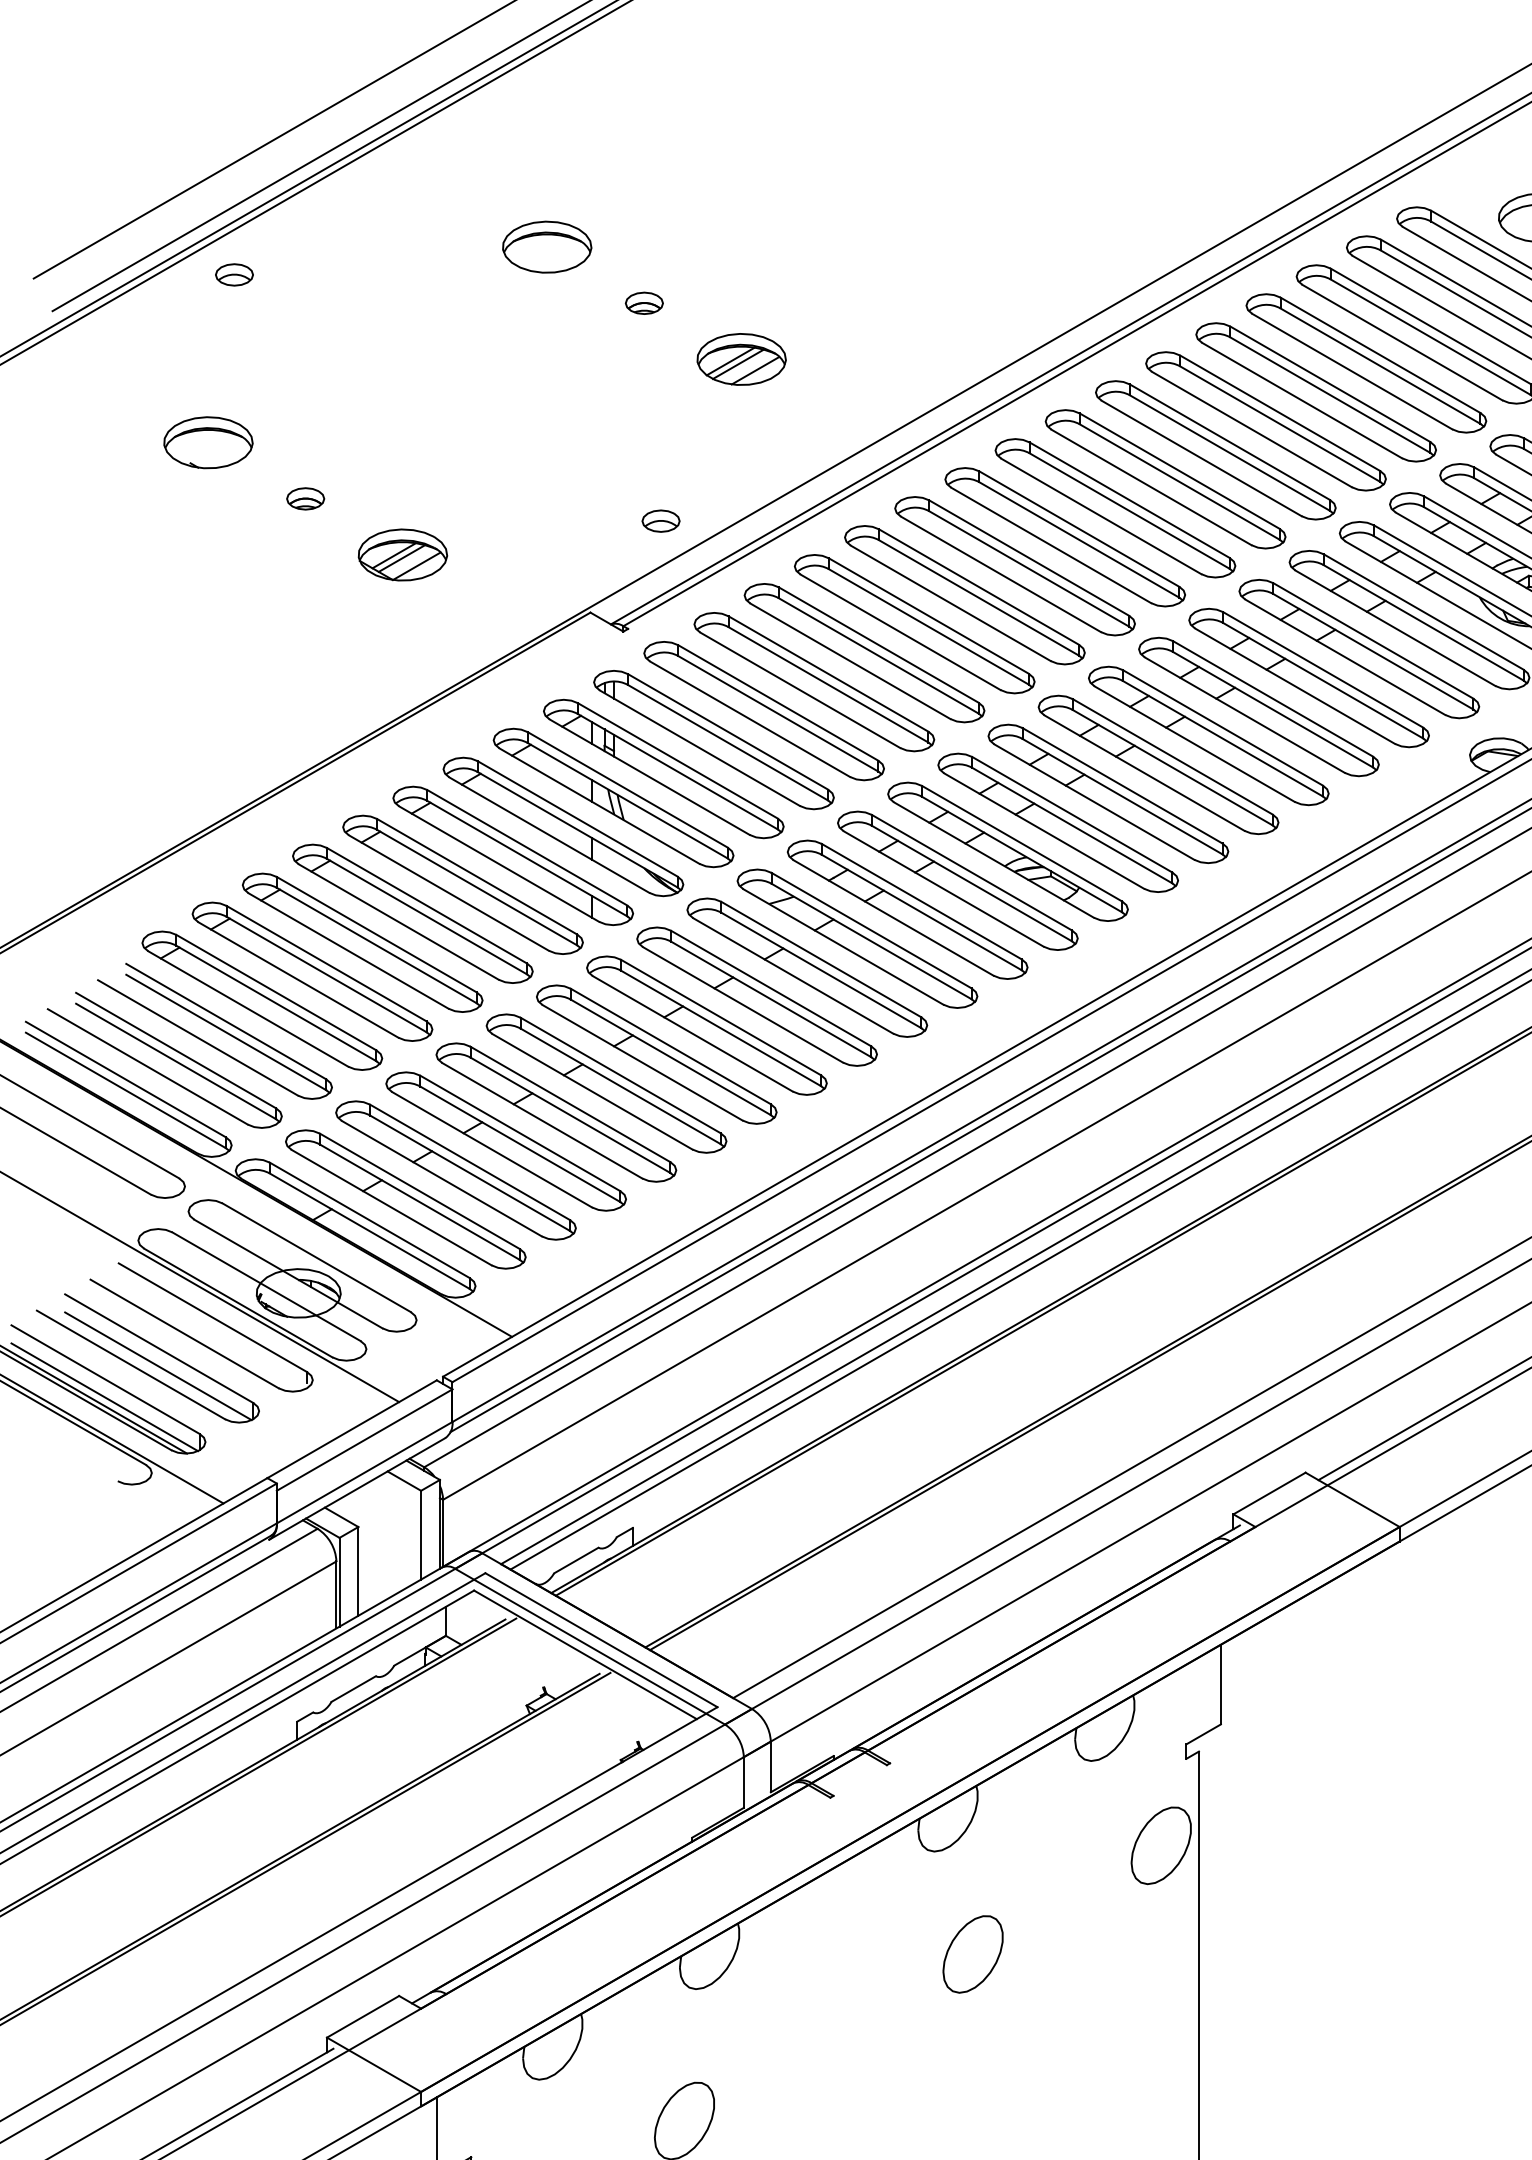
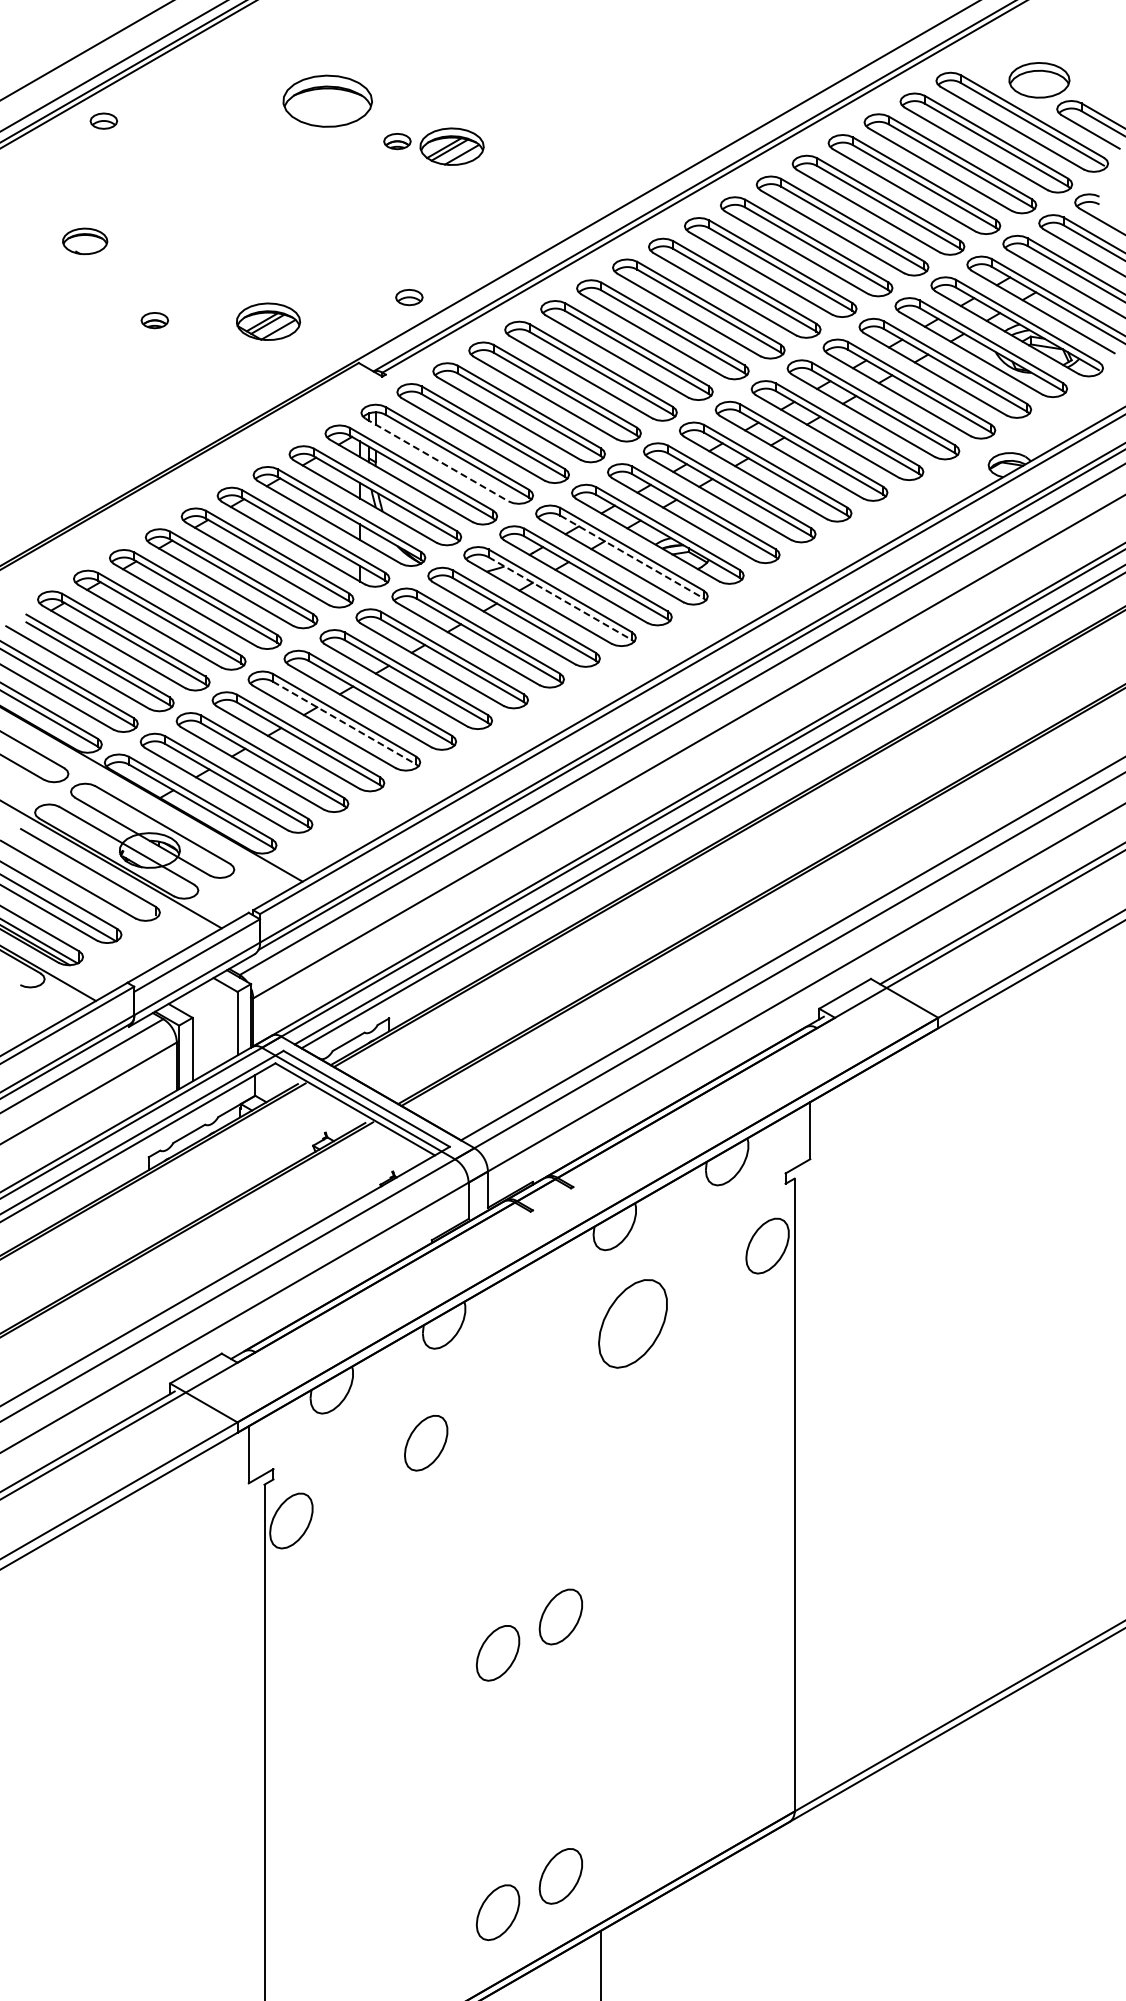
part: (546, 247) -> (327, 101), size x1.4
part: (740, 359) -> (451, 146), moved
part: (207, 442) -> (84, 241), size x0.7
part: (305, 498) -> (154, 320), moved
part: (402, 554) -> (268, 321), moved
line: (700, 748) -> (437, 460), solid -> dashed
line: (972, 884) -> (632, 557), solid -> dashed
line: (872, 941) -> (560, 598), solid -> dashed
line: (570, 1115) -> (344, 723), solid -> dashed
part: (972, 1953) -> (632, 1323), size x1.6

